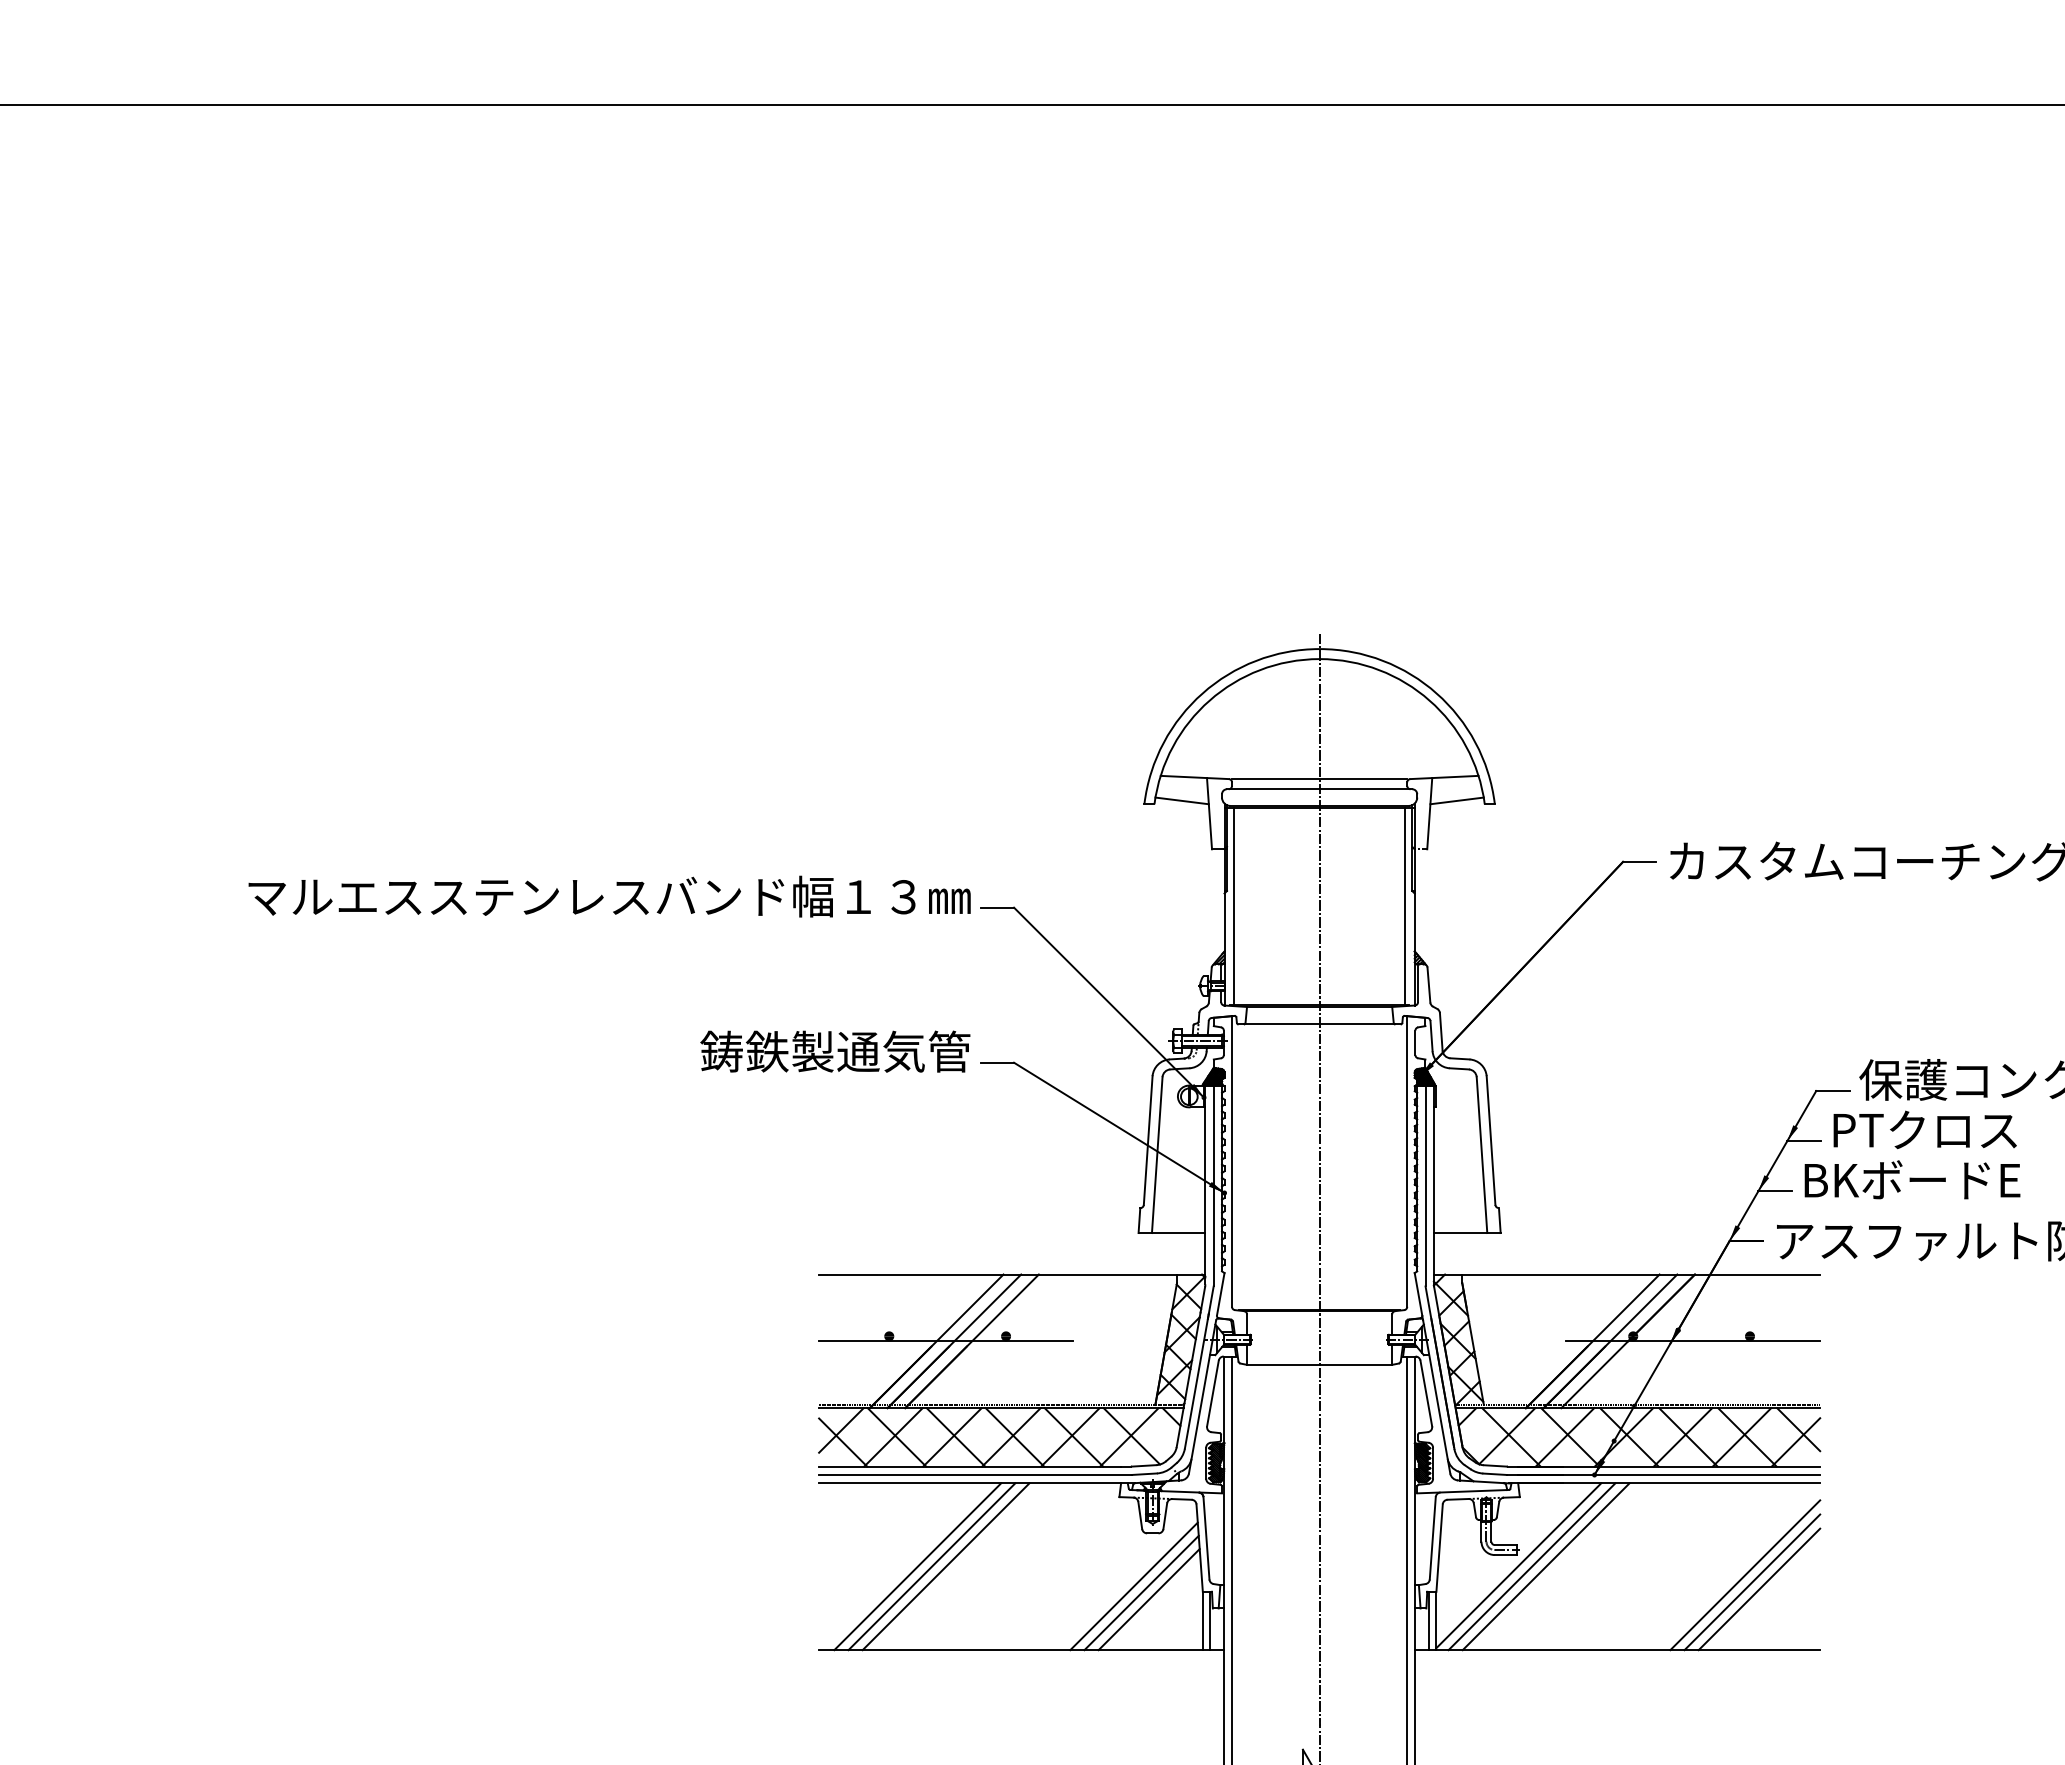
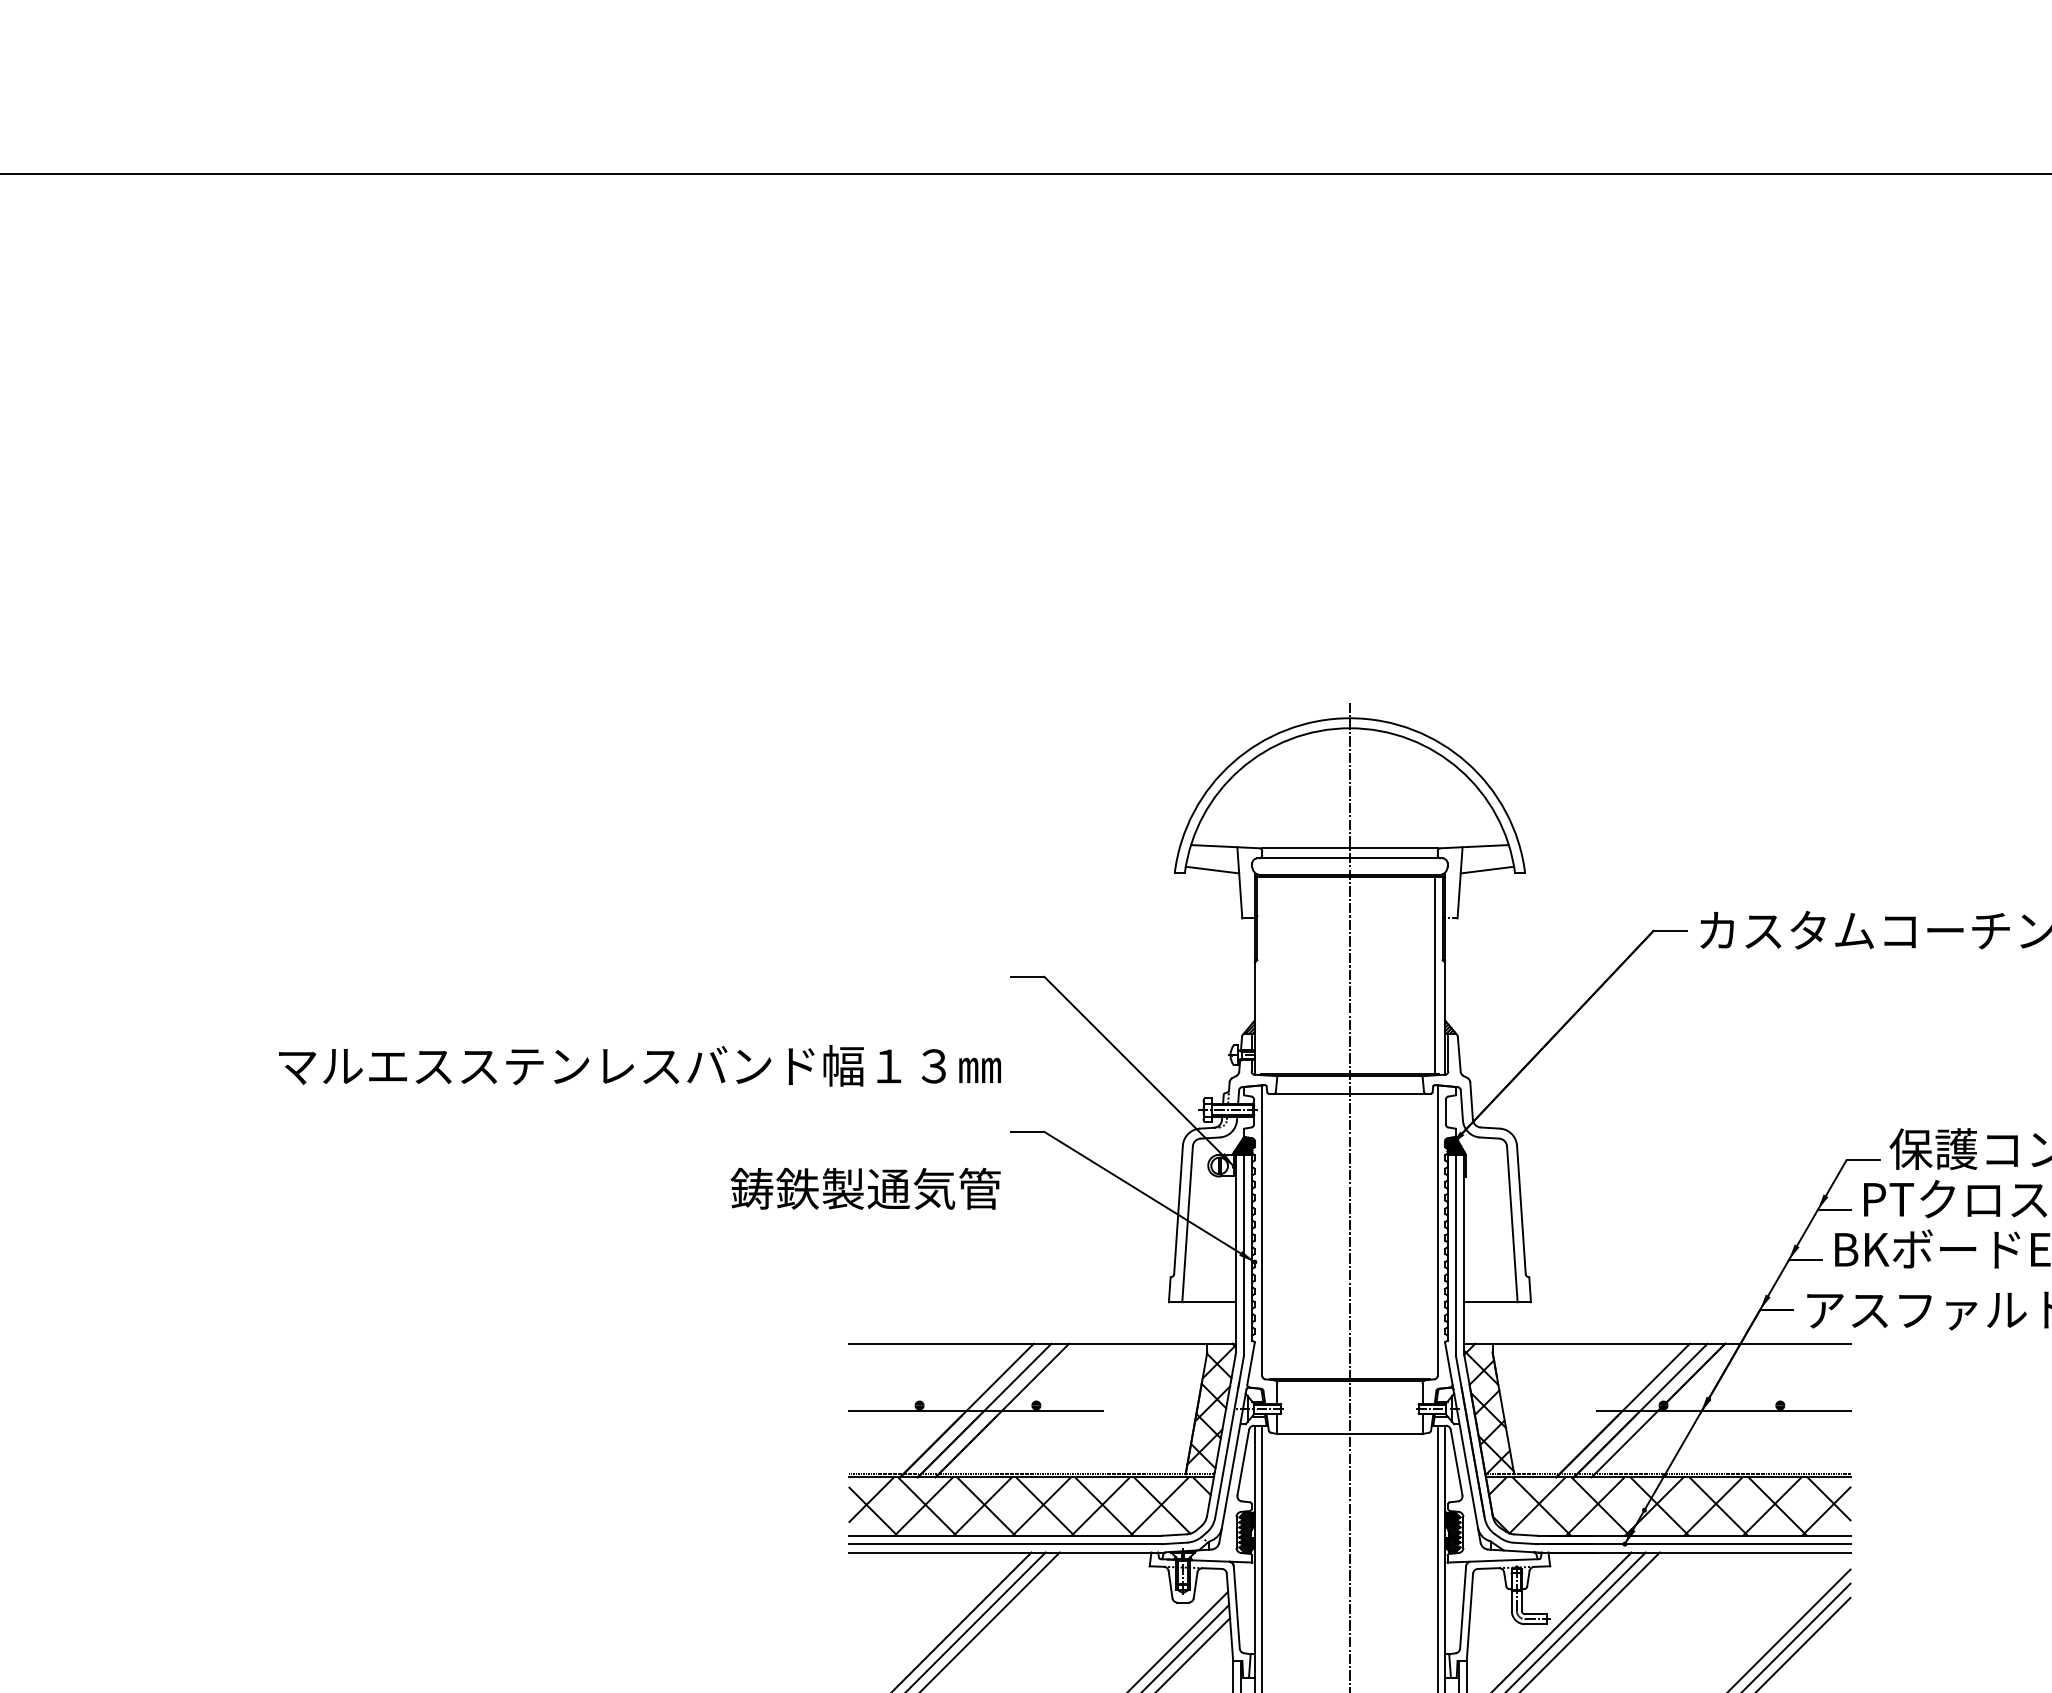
text: (609, 896) -> (639, 1065), moved
line: (1234, 906) -> (1264, 975), removed
text: (835, 1051) -> (865, 1188), moved

